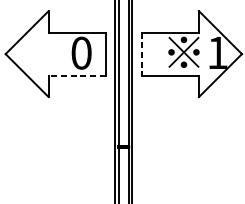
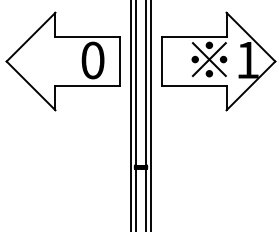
line: (141, 54) -> (161, 62), dashed -> solid
line: (76, 75) -> (87, 85), dashed -> solid

